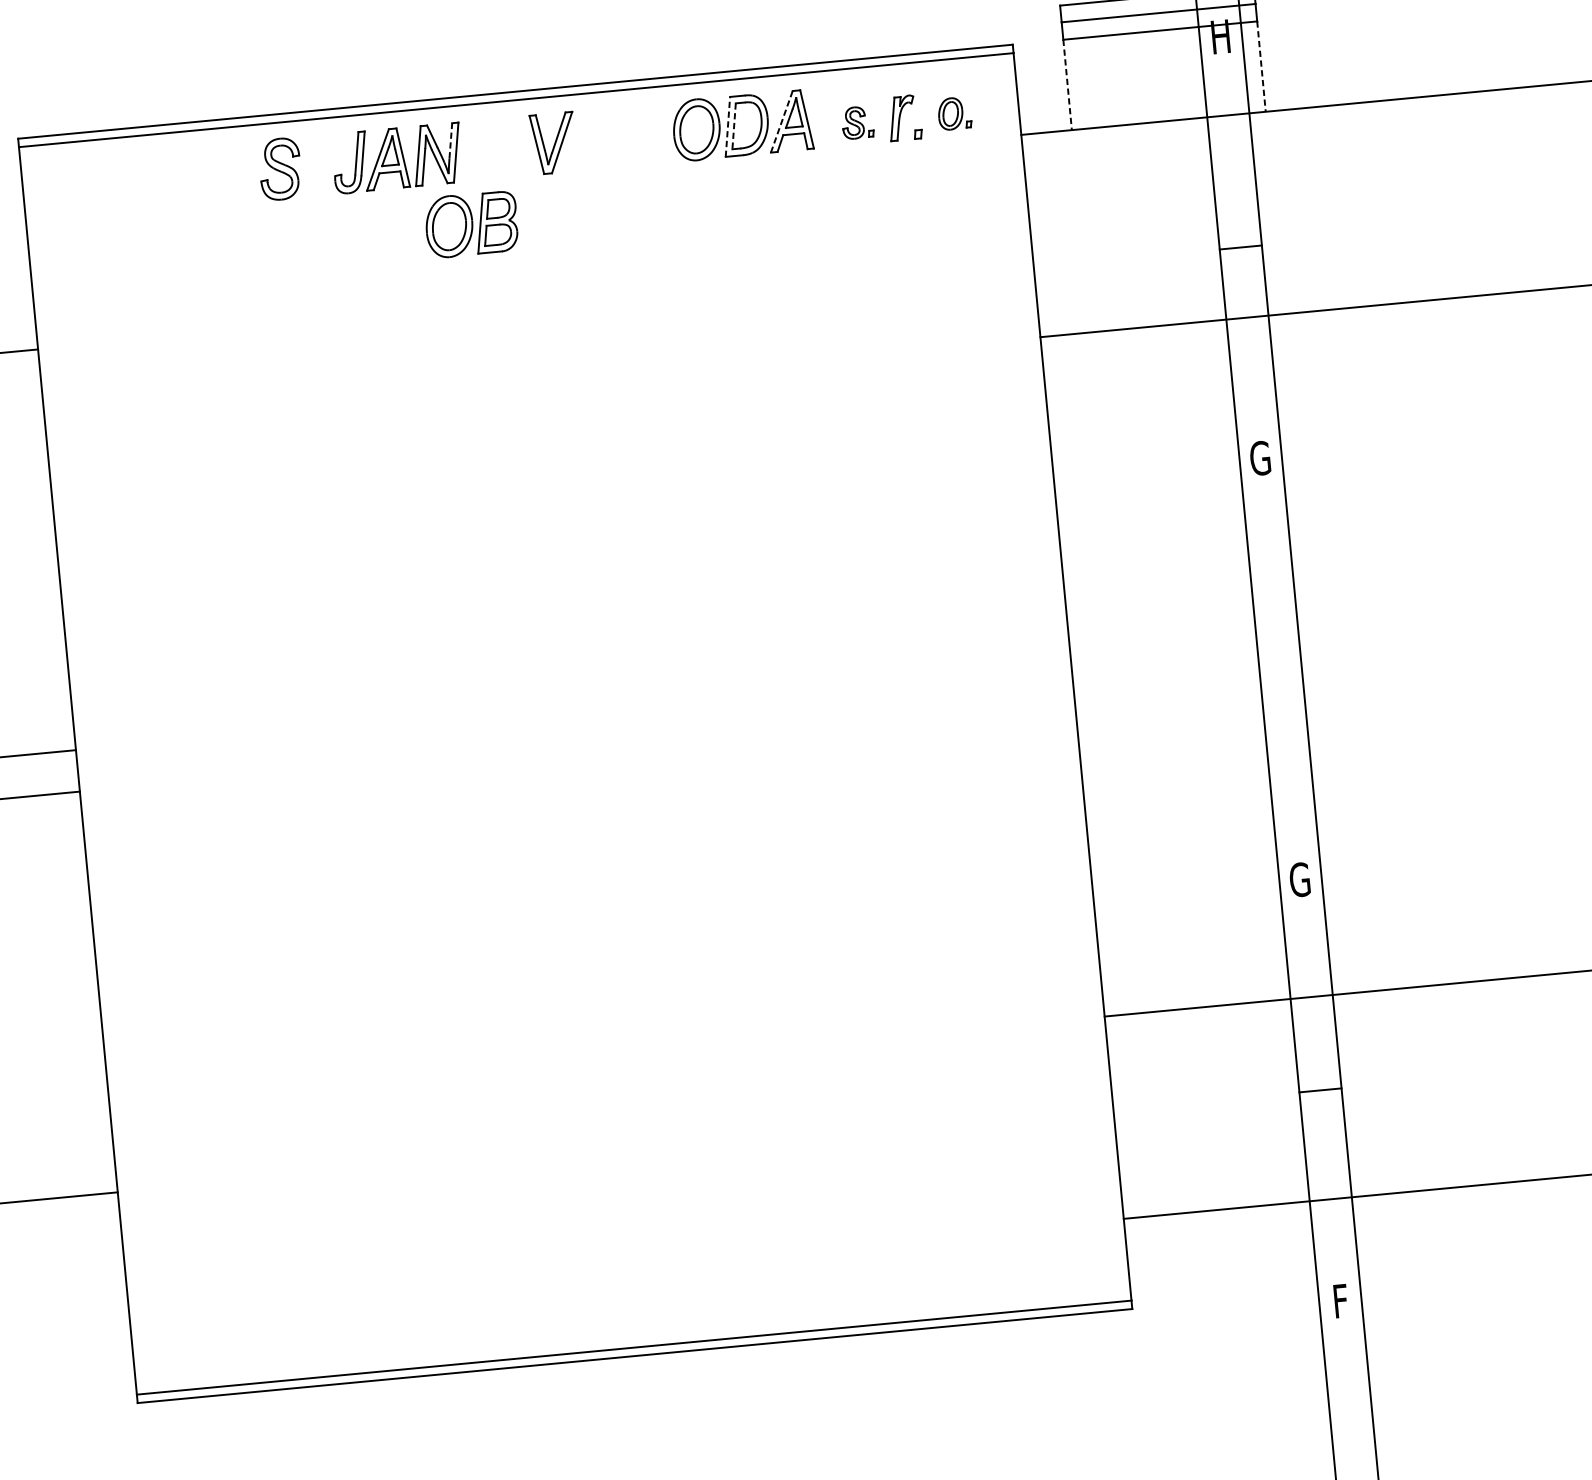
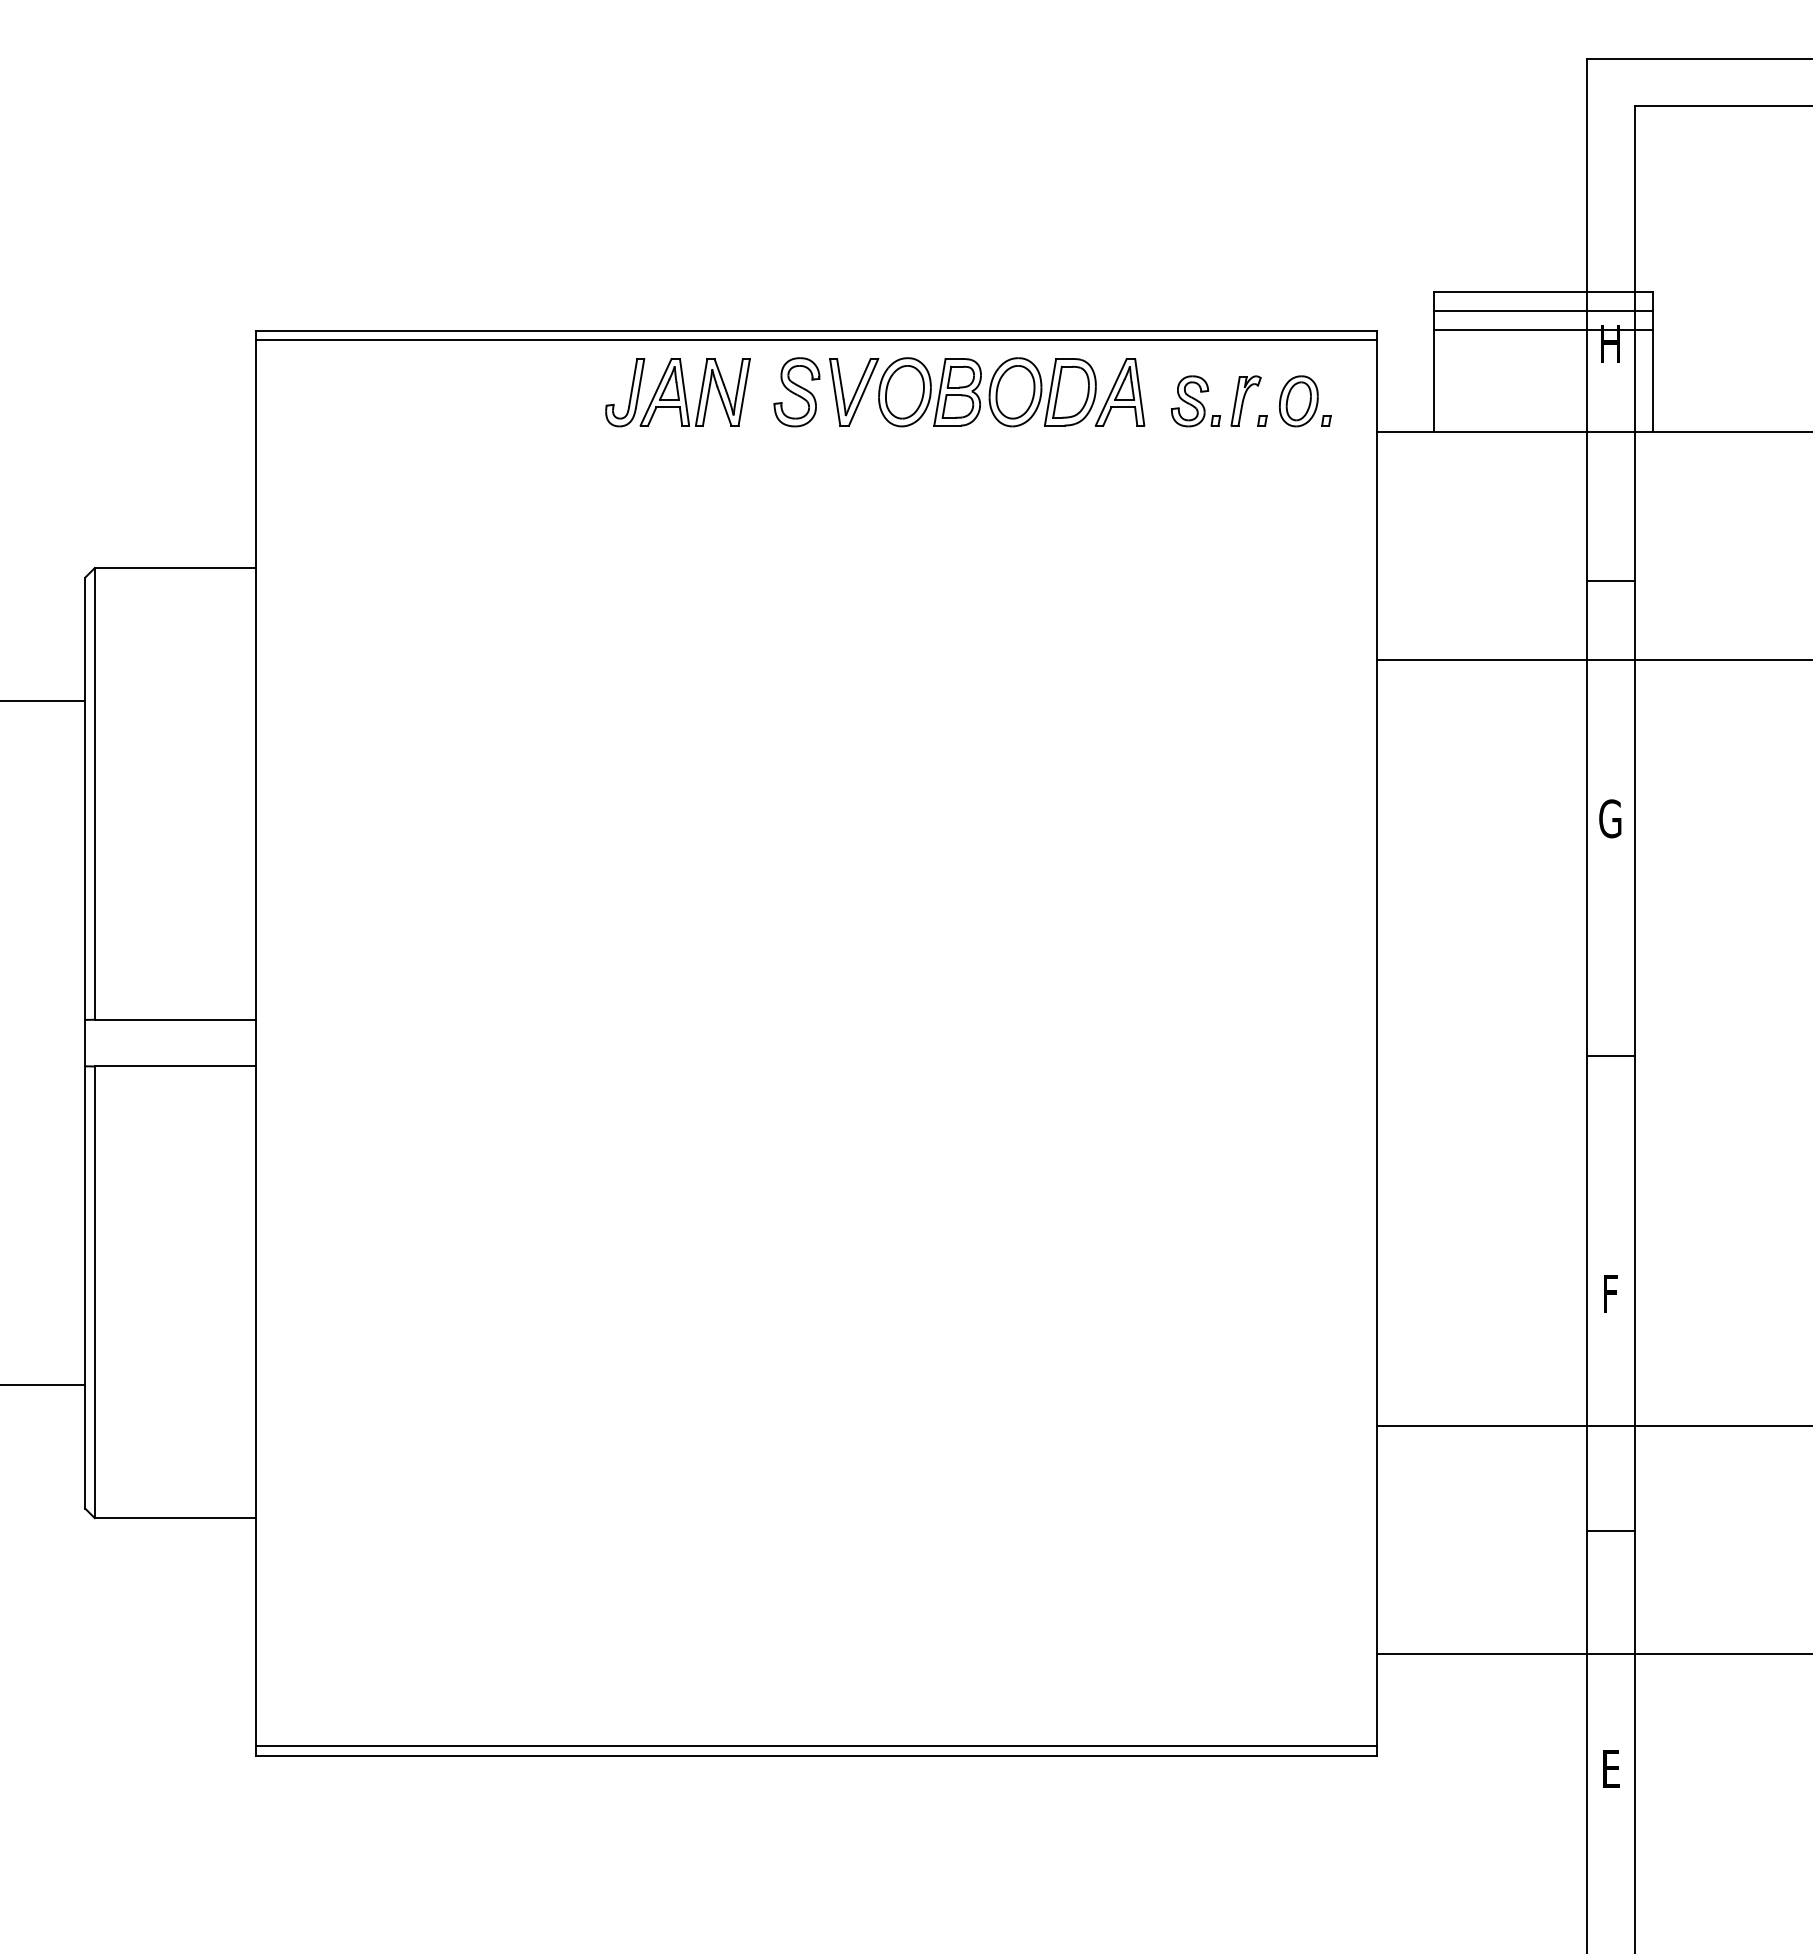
line: (1261, 66) -> (1653, 381), dashed -> solid
line: (1067, 85) -> (1434, 381), dashed -> solid
part: (954, 113) -> (1305, 401), size x1.43
line: (782, 121) -> (1111, 392), dashed -> solid
part: (858, 122) -> (1196, 401), size x1.43
line: (734, 126) -> (1057, 392), dashed -> solid
line: (727, 127) -> (1050, 392), dashed -> solid
line: (450, 140) -> (739, 378), dashed -> solid
part: (279, 169) -> (796, 392), moved
part: (471, 224) -> (929, 392), moved
line: (1280, 669) -> (1610, 1056), added
text: (1300, 879) -> (1610, 1293), G -> F
text: (1340, 1300) -> (1611, 1768), F -> E

